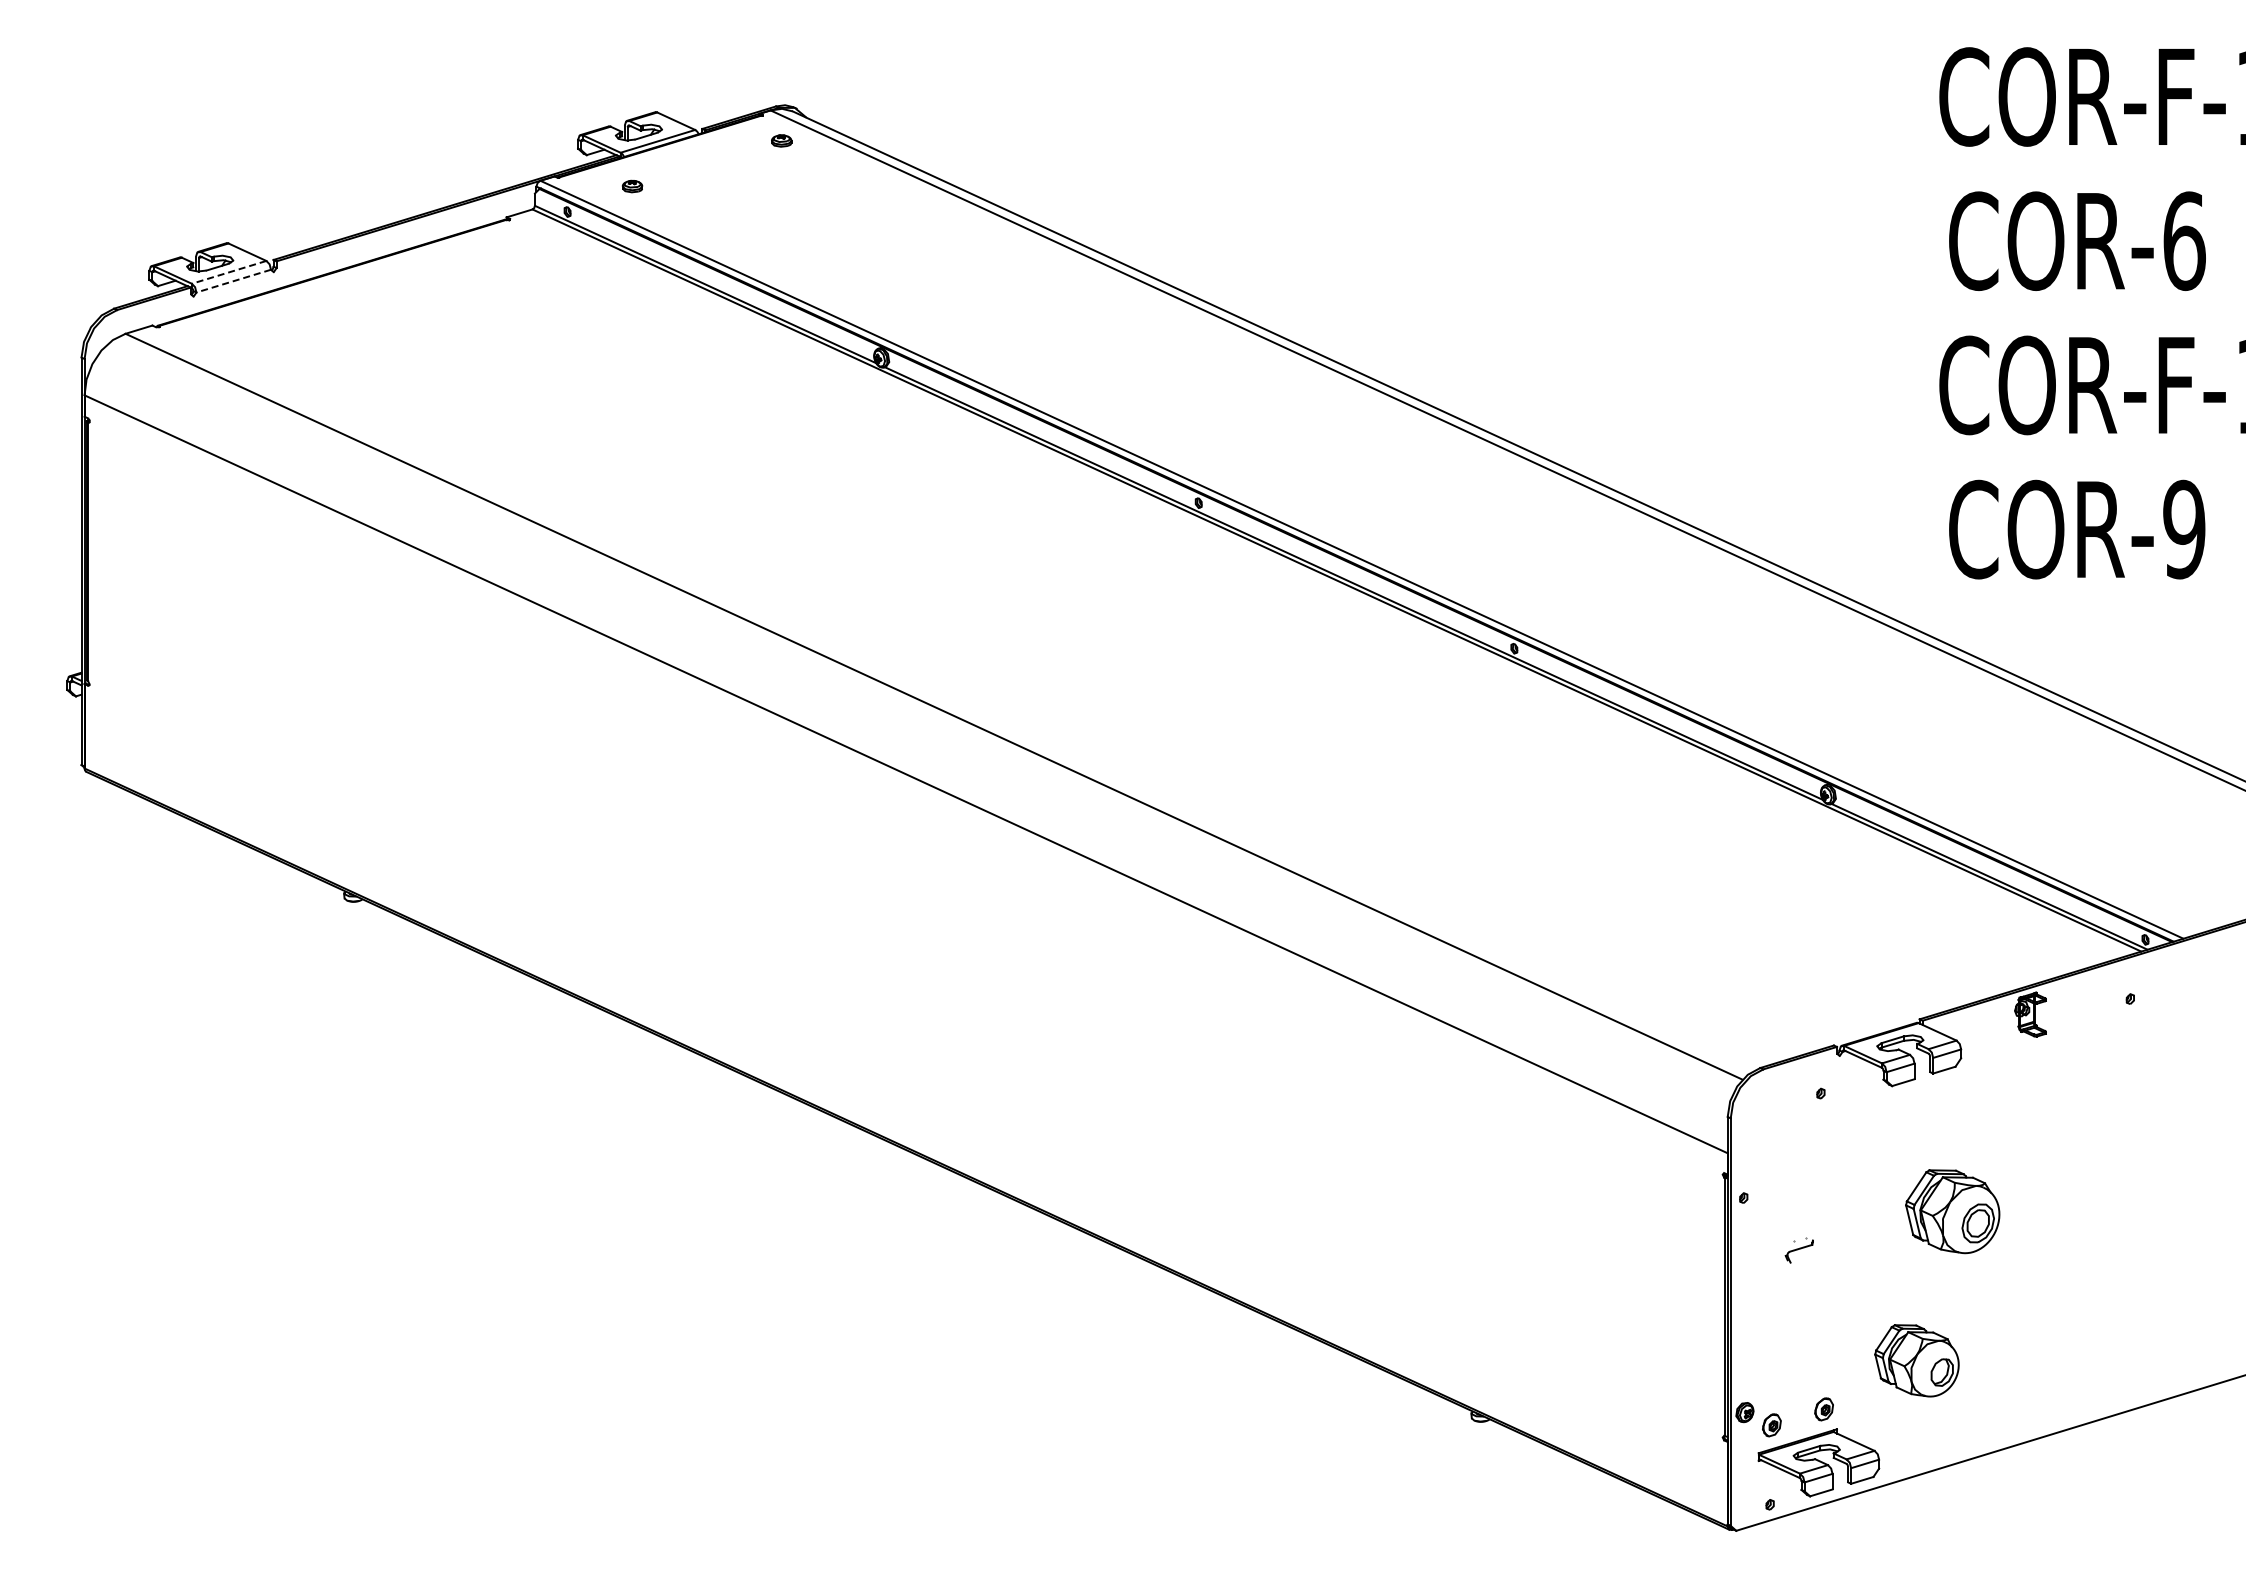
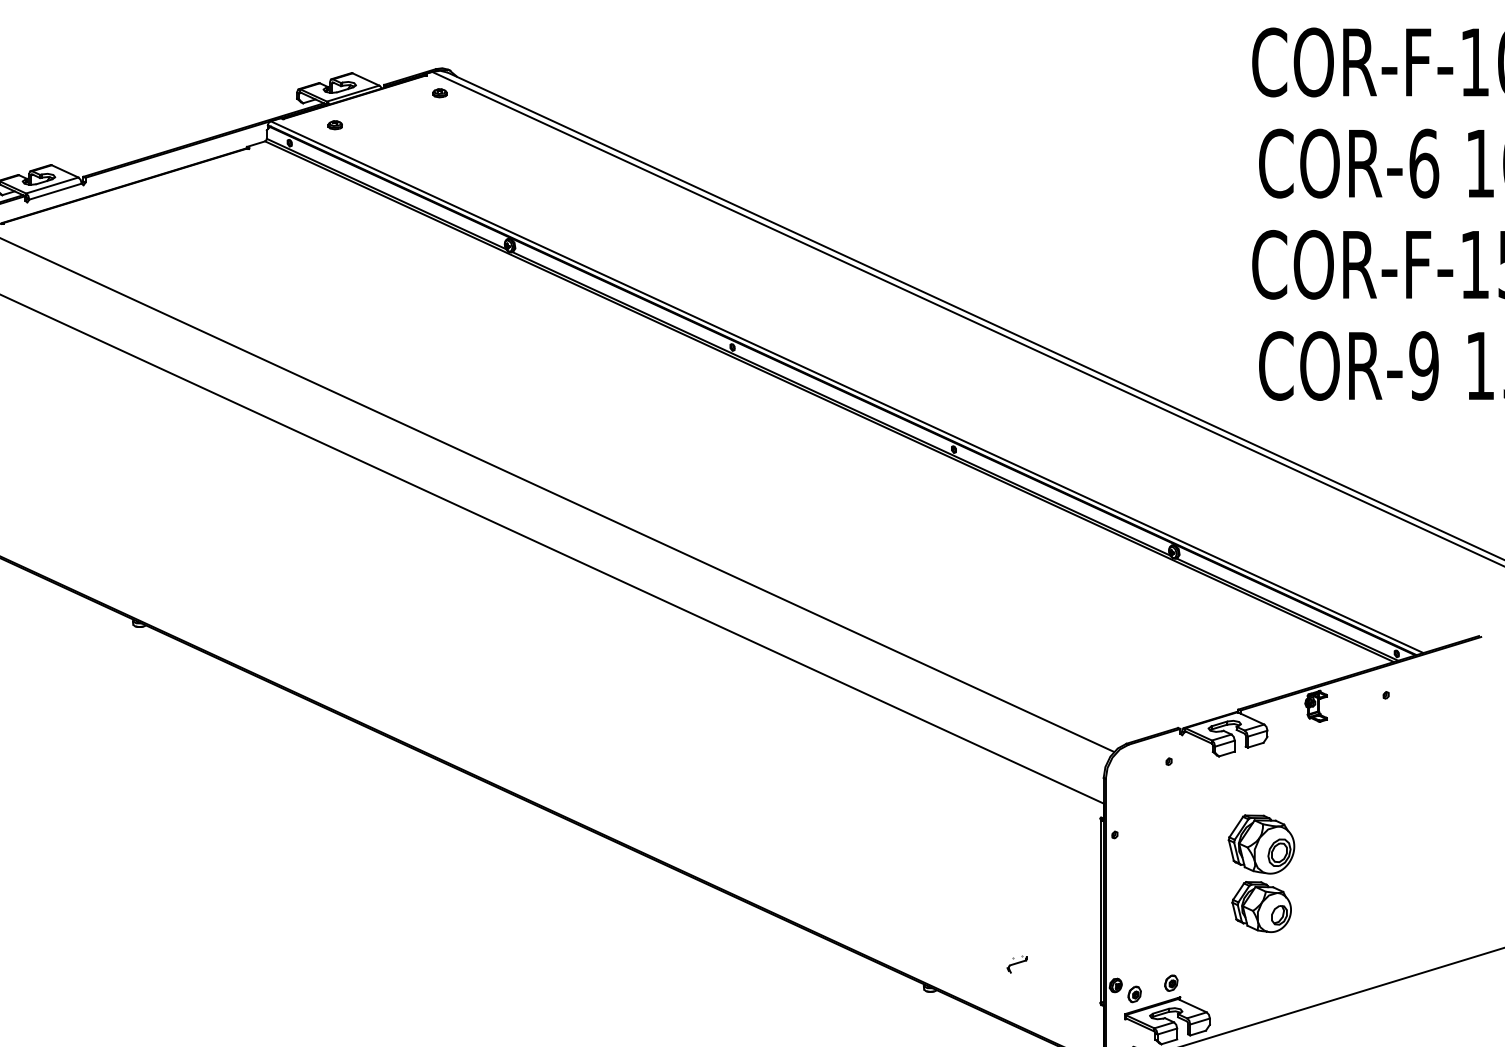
line: (229, 272) -> (52, 185), dashed -> solid
line: (233, 281) -> (55, 191), dashed -> solid
part: (1798, 1250) -> (1016, 964), moved
part: (1916, 1360) -> (1261, 906), moved

